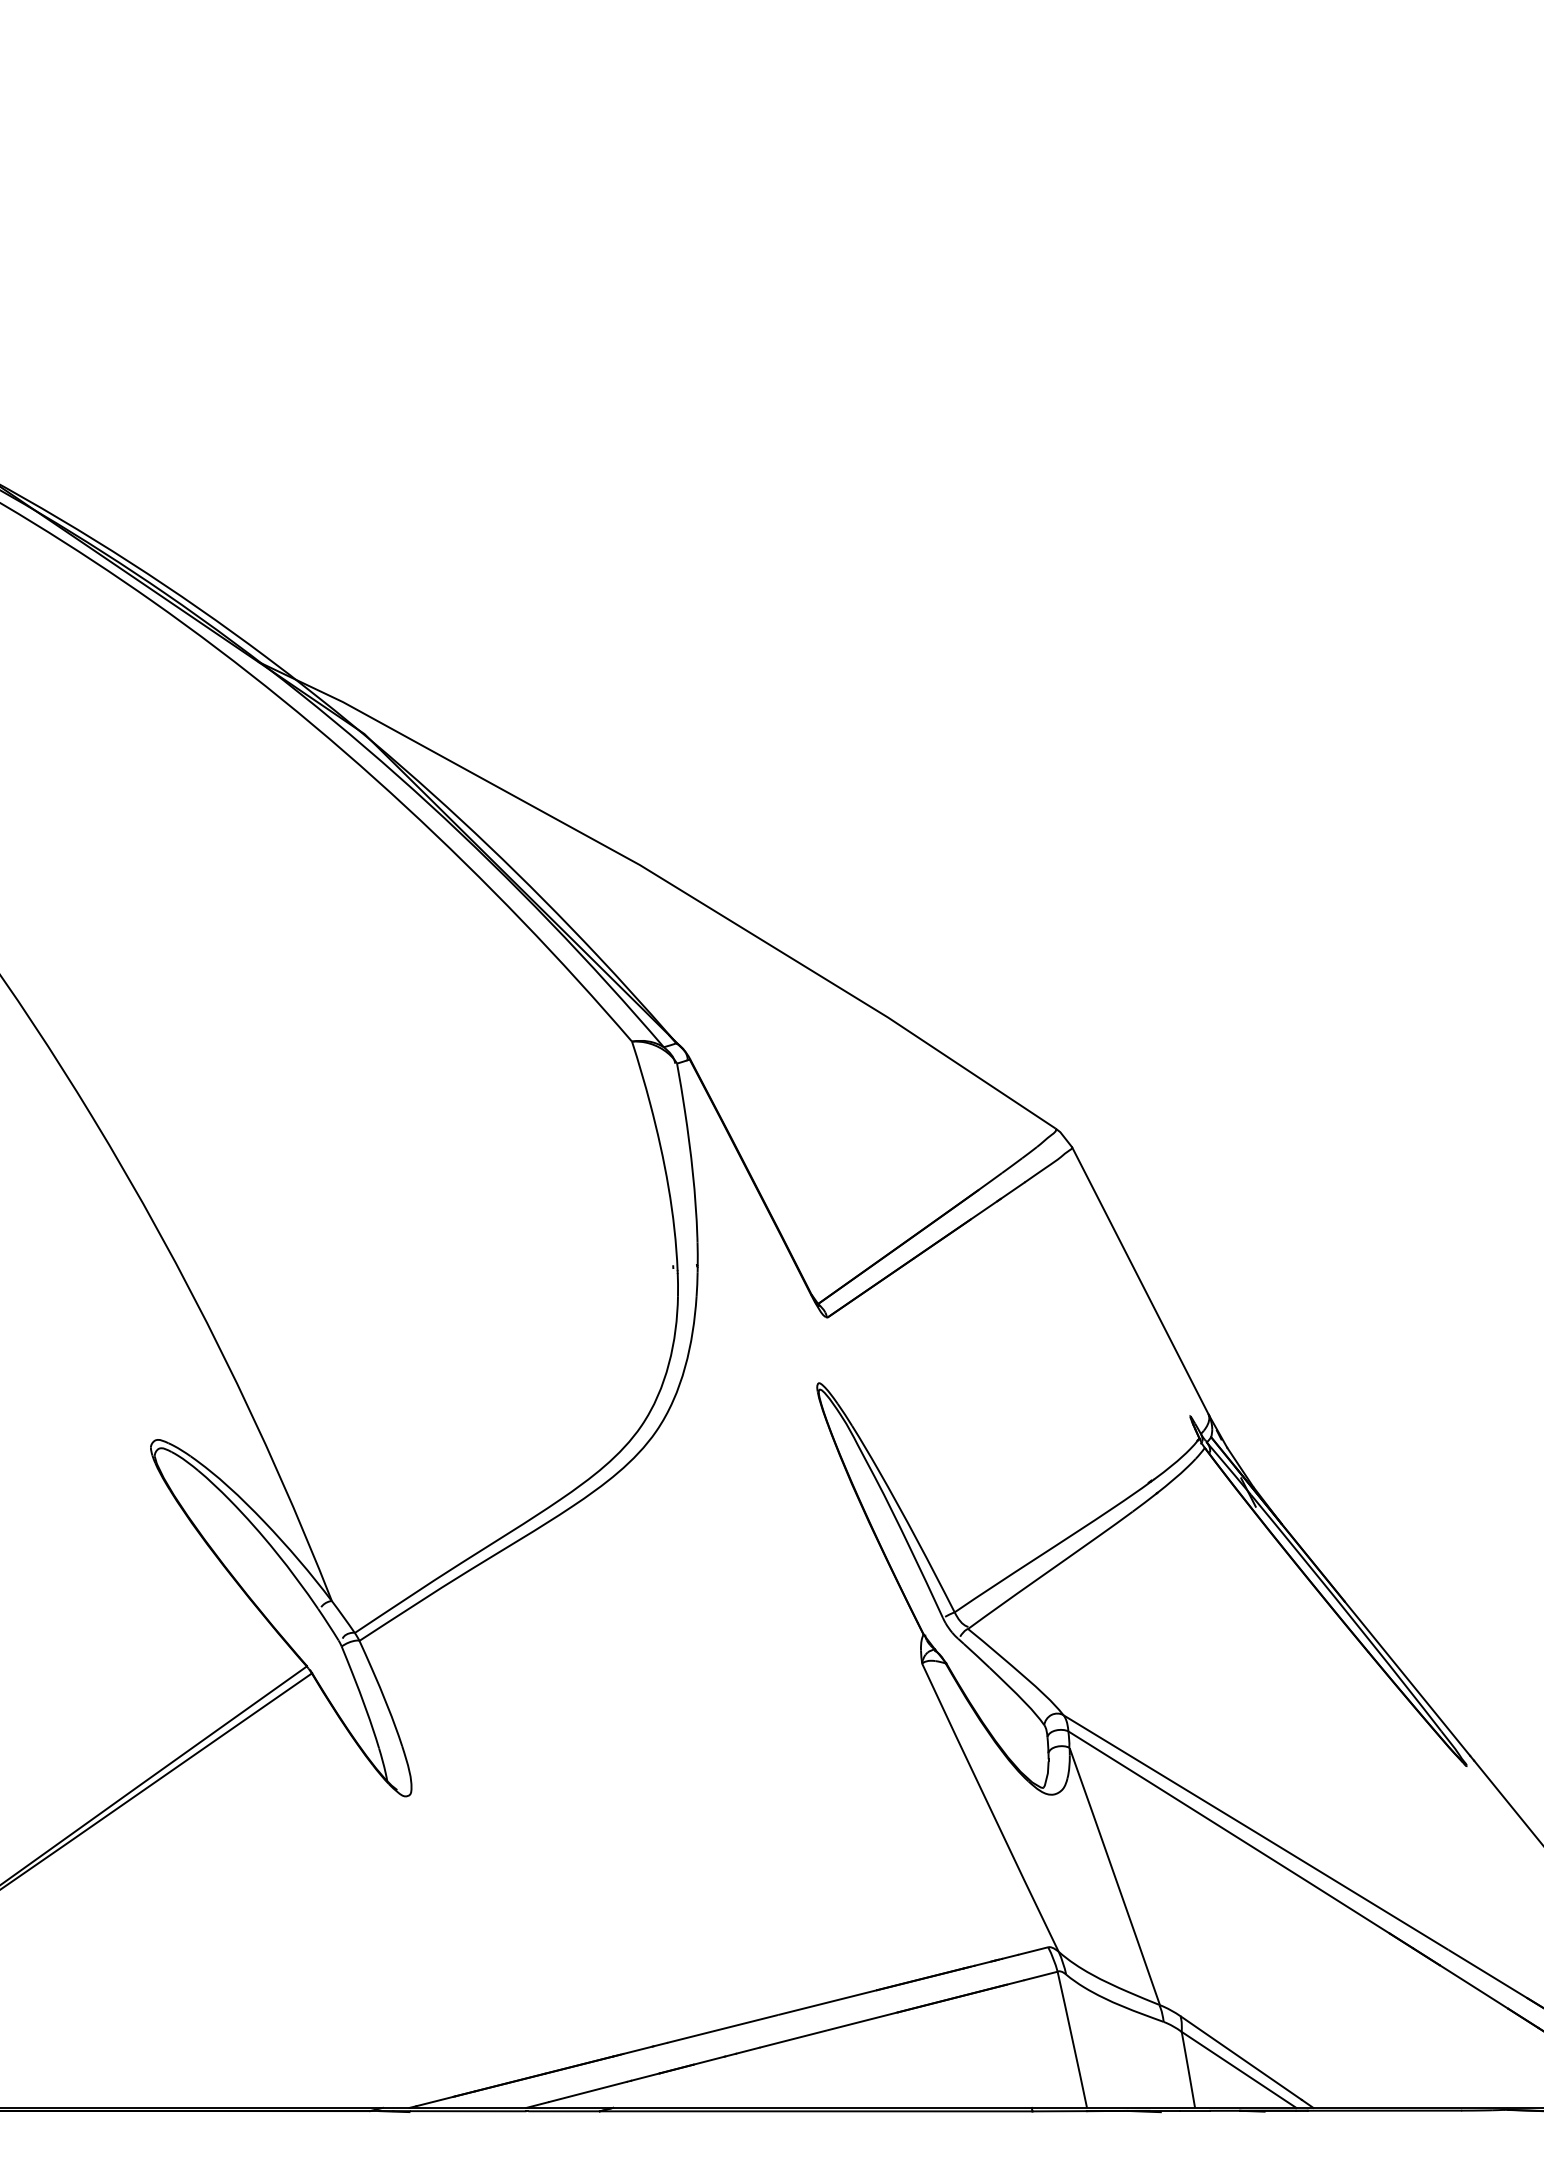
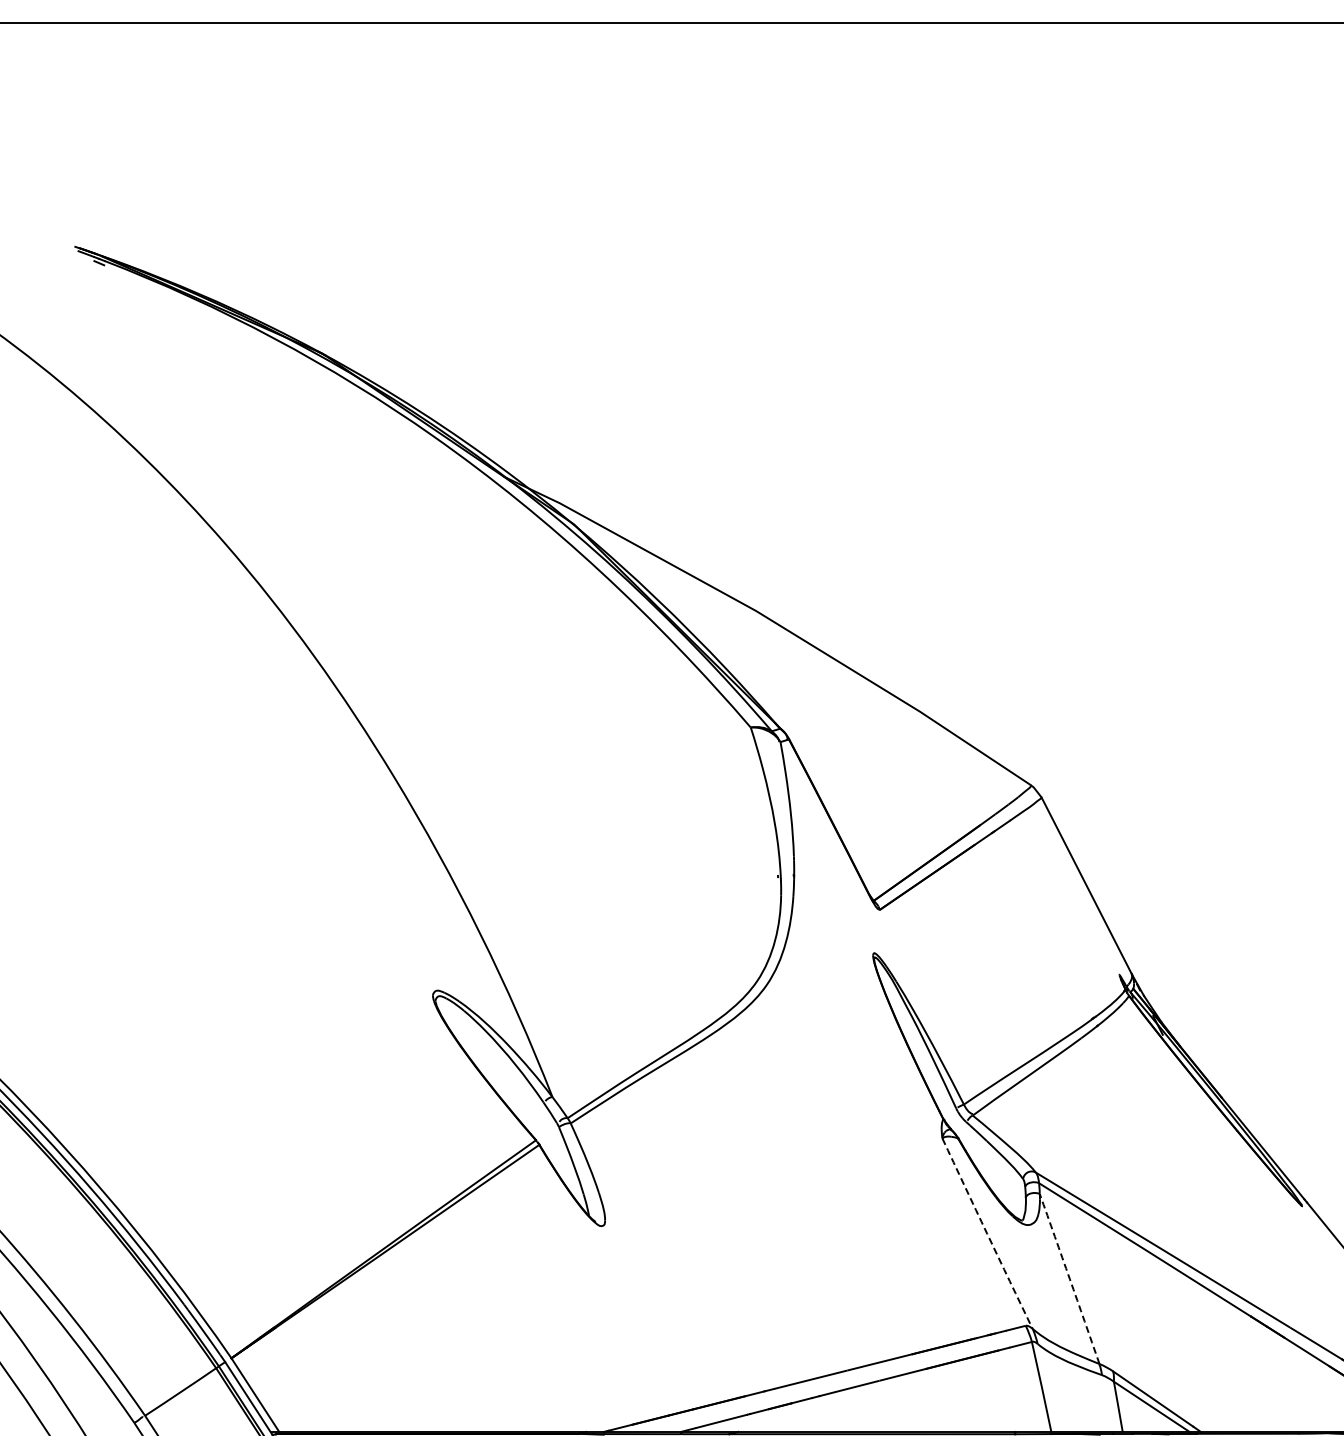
arc: (990, 1807) -> (987, 1233), solid -> dashed
arc: (1114, 1877) -> (1069, 1279), solid -> dashed

